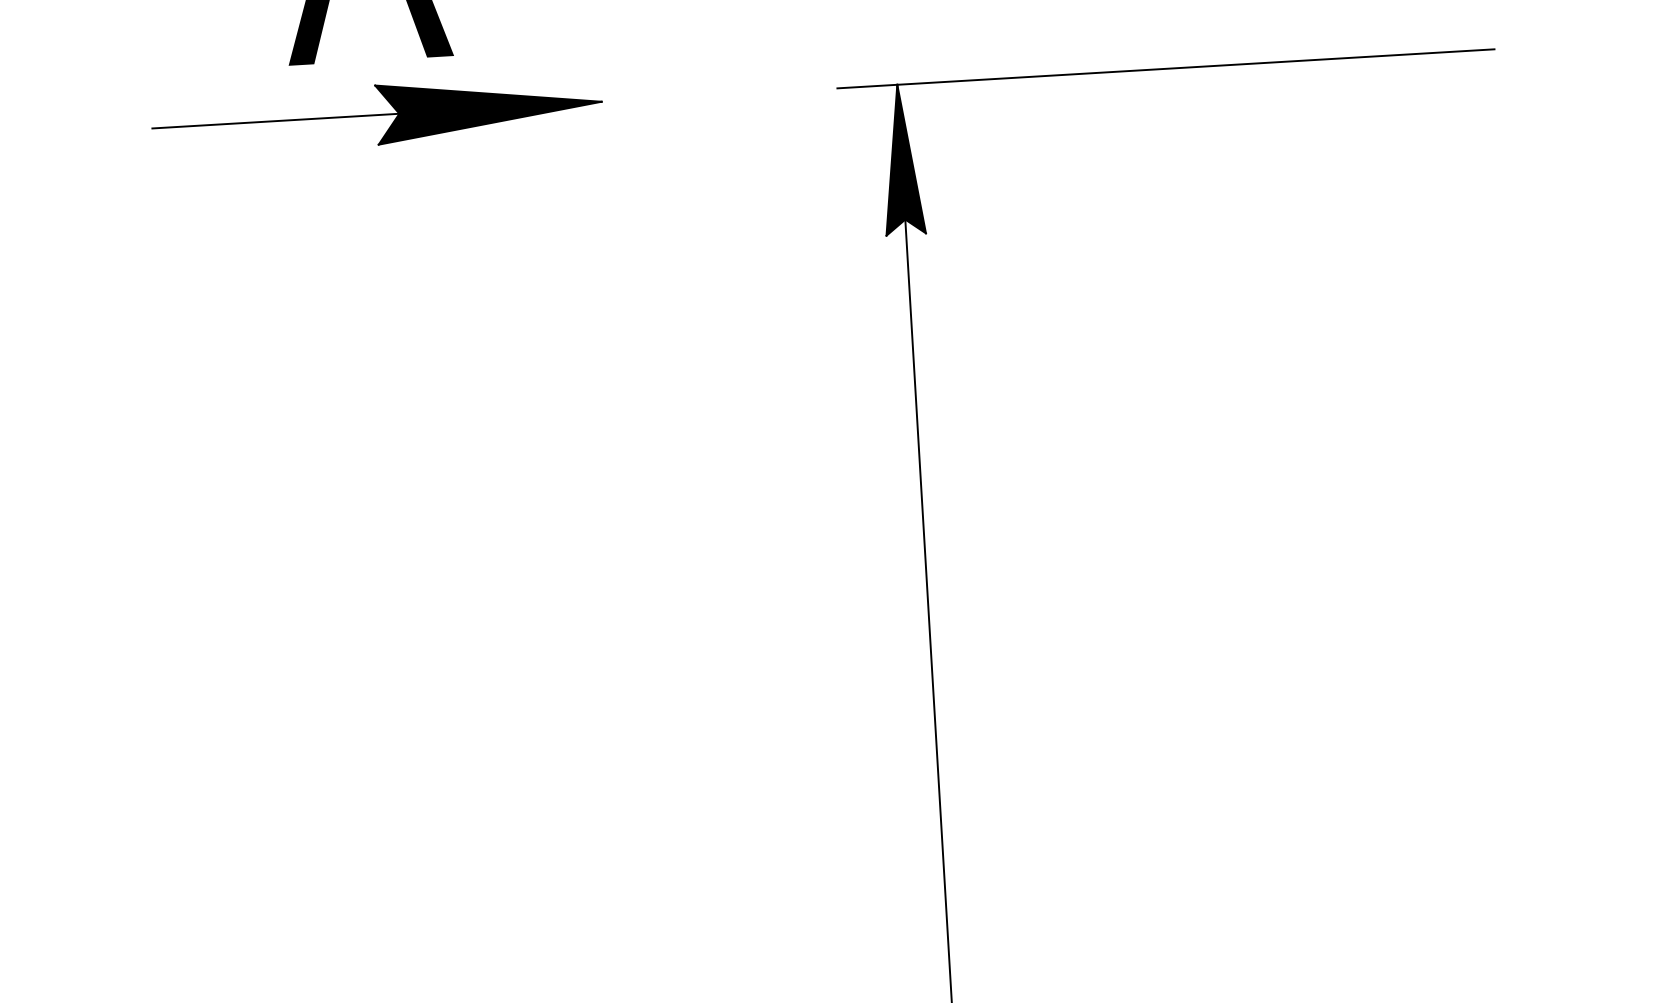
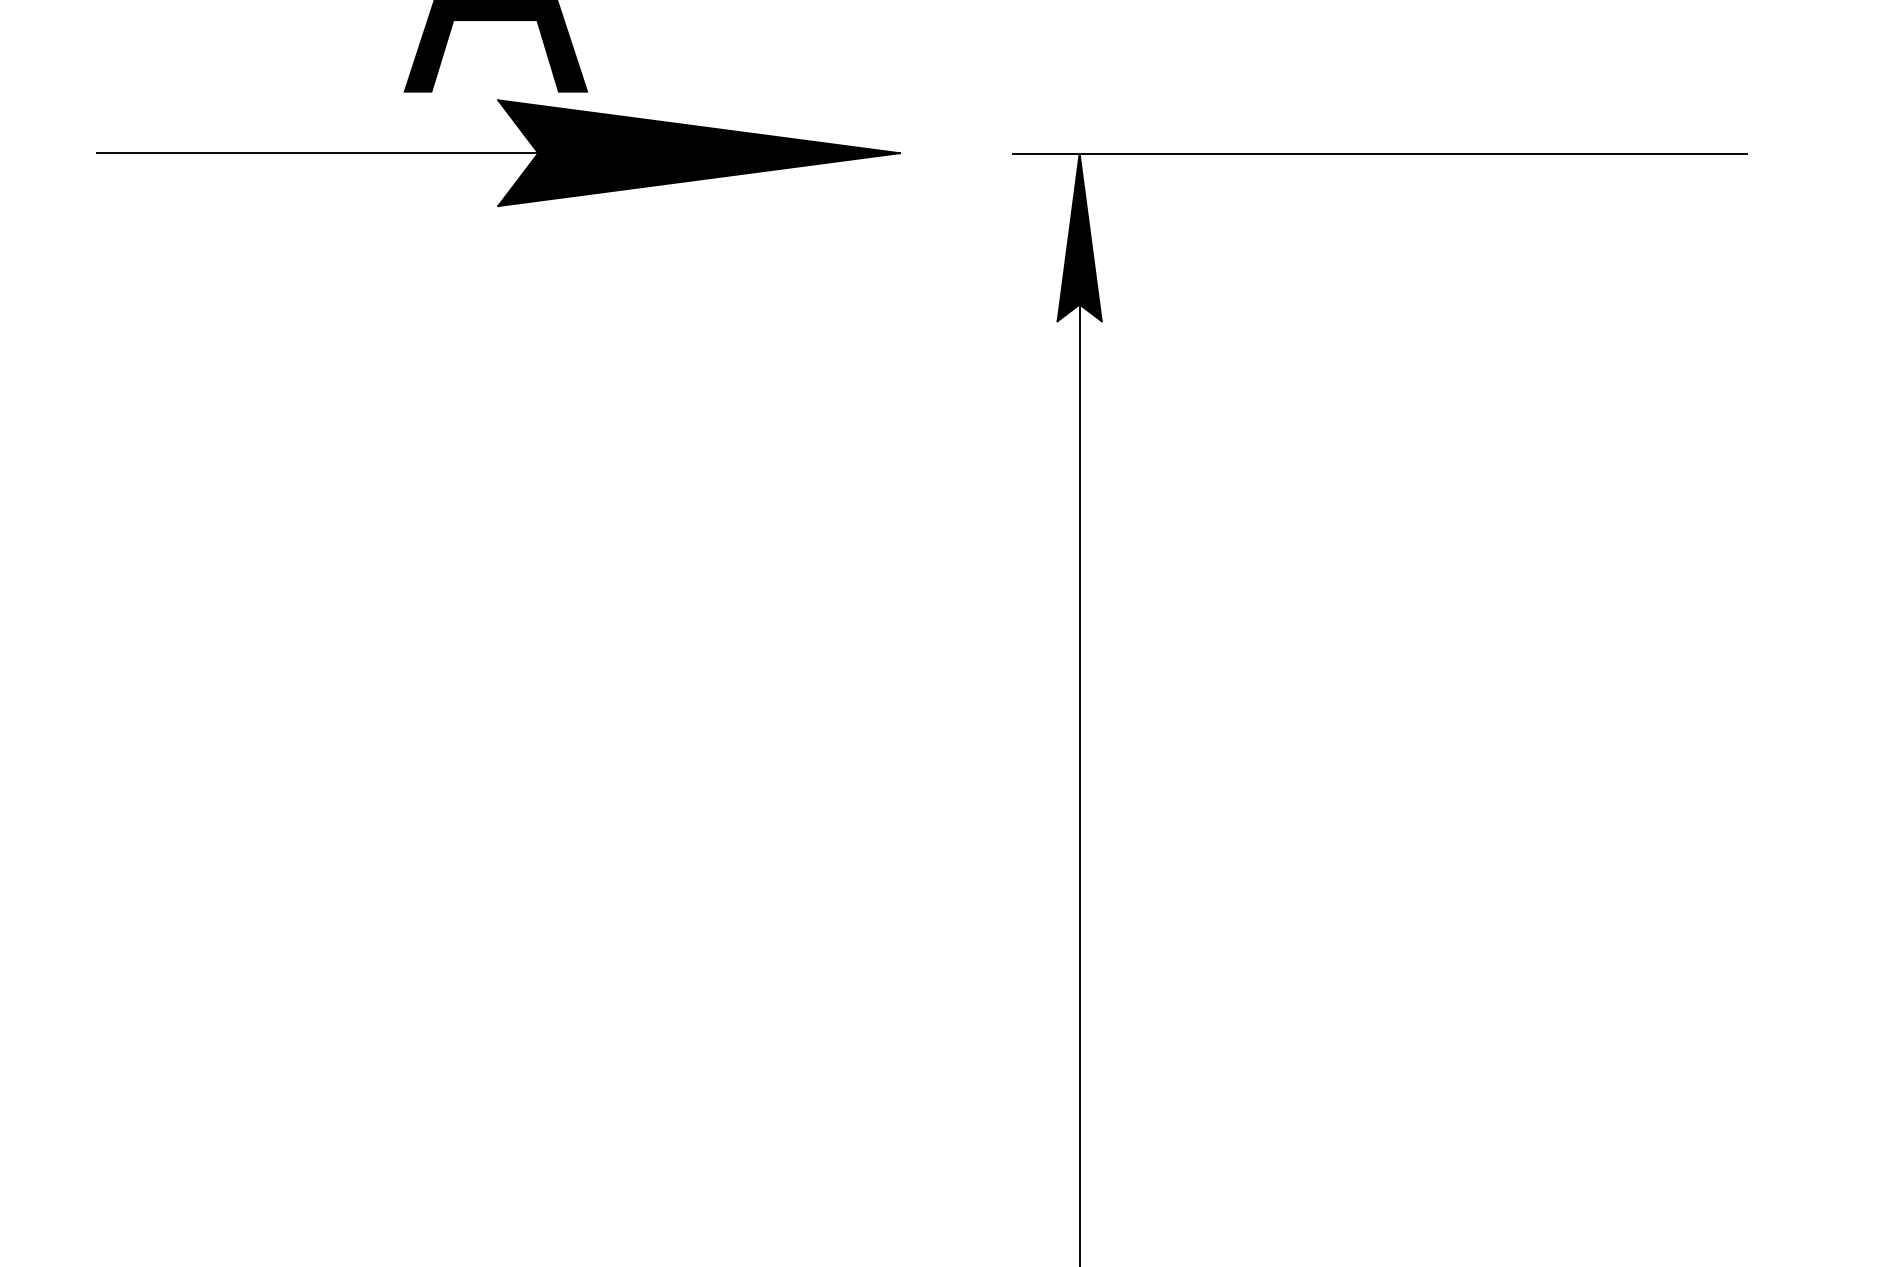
part: (376, 115) -> (498, 153), size x1.6

